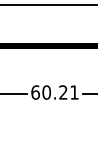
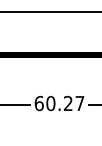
text: (74, 92) -> (79, 103), 60.21 -> 60.27

